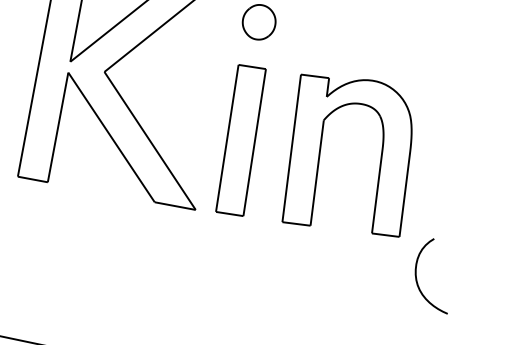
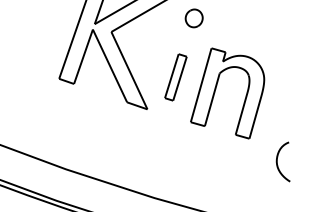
part: (240, 140) -> (175, 77), size x0.6
curve: (417, 278) -> (277, 161), moved

